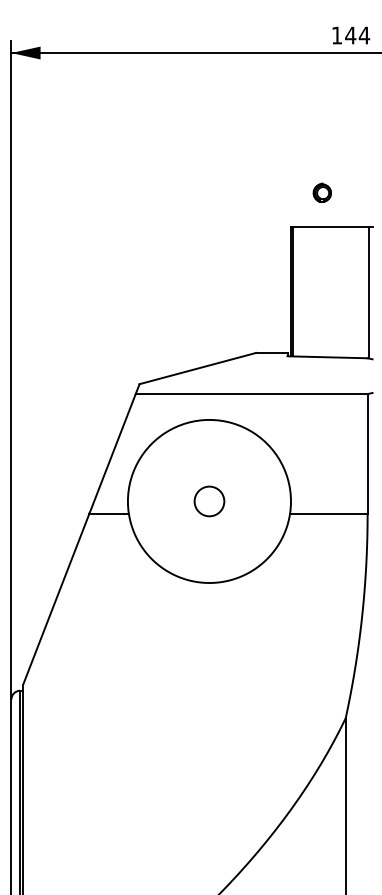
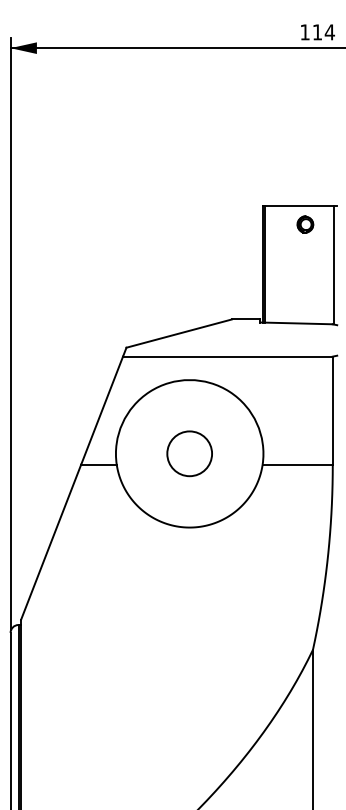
text: (350, 35) -> (317, 32), 144 -> 114
part: (321, 192) -> (304, 224), moved
circle: (209, 501) -> (189, 453), size x1.67

